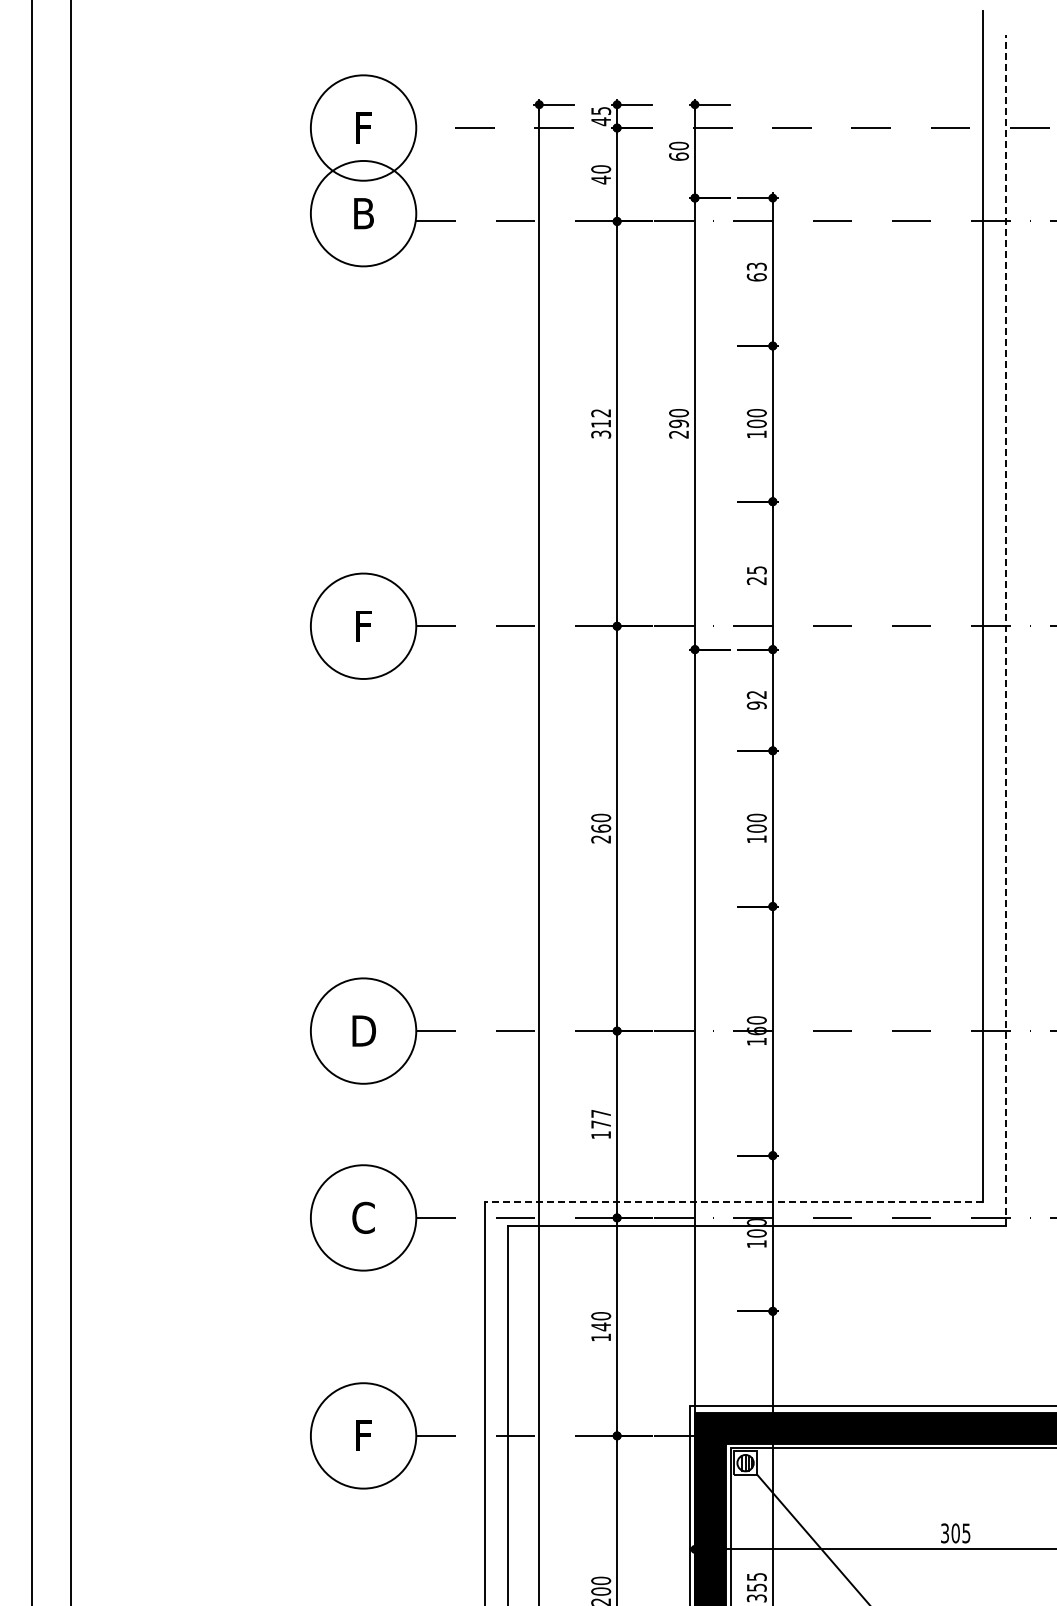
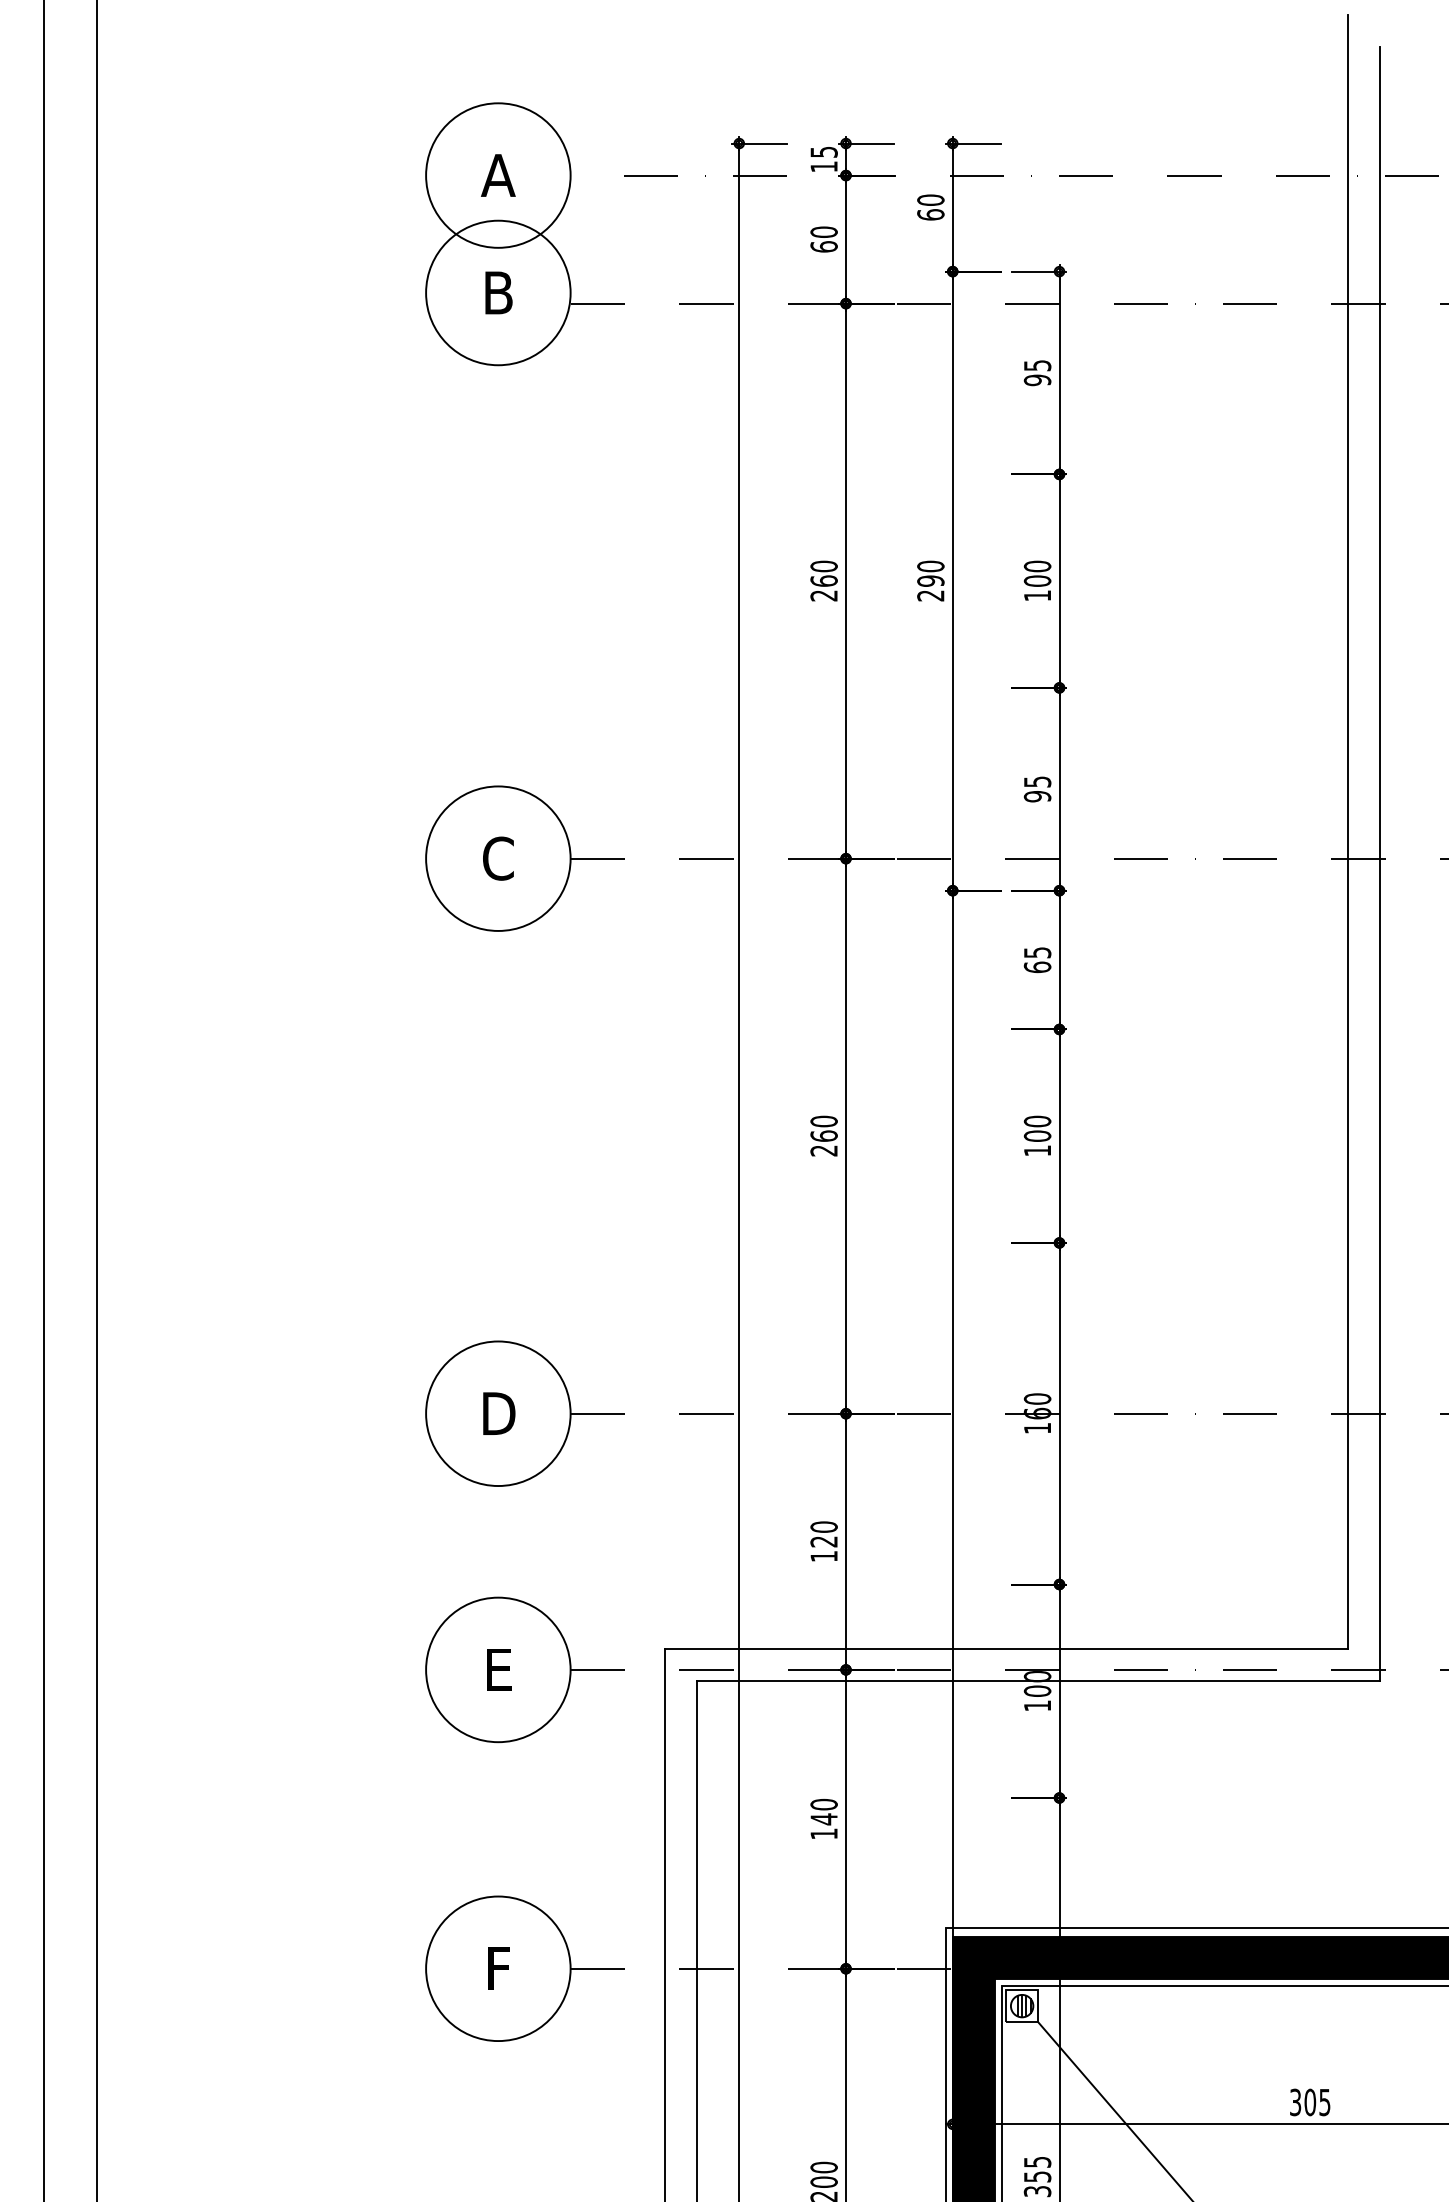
text: (600, 121) -> (823, 166), 45 -> 15
text: (363, 127) -> (498, 174), F -> A
text: (601, 179) -> (824, 246), 40 -> 60
text: (756, 271) -> (1037, 372), 63 -> 95
text: (601, 423) -> (824, 580), 312 -> 260
text: (756, 580) -> (1037, 795), 25 -> 95
text: (363, 626) -> (498, 859), F -> C
line: (1006, 630) -> (1379, 864), dashed -> solid
text: (756, 700) -> (1037, 960), 92 -> 65
text: (601, 1118) -> (824, 1533), 177 -> 120
line: (733, 1202) -> (1005, 1648), dashed -> solid
text: (363, 1217) -> (498, 1669), C -> E

